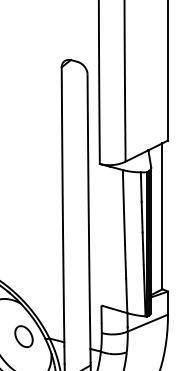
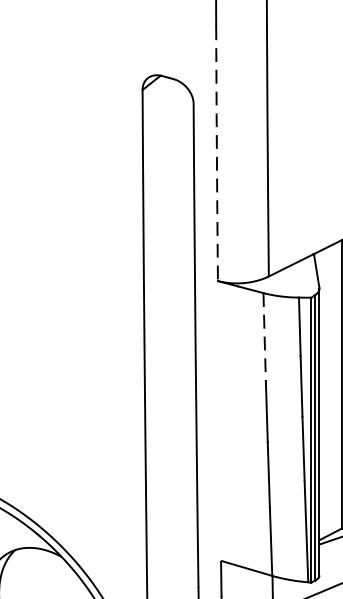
line: (99, 99) -> (217, 153), solid -> dashed
line: (123, 191) -> (264, 335), solid -> dashed

